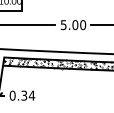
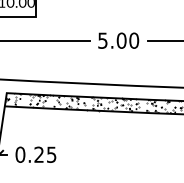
text: (28, 95) -> (45, 154), 0.34 -> 0.25

